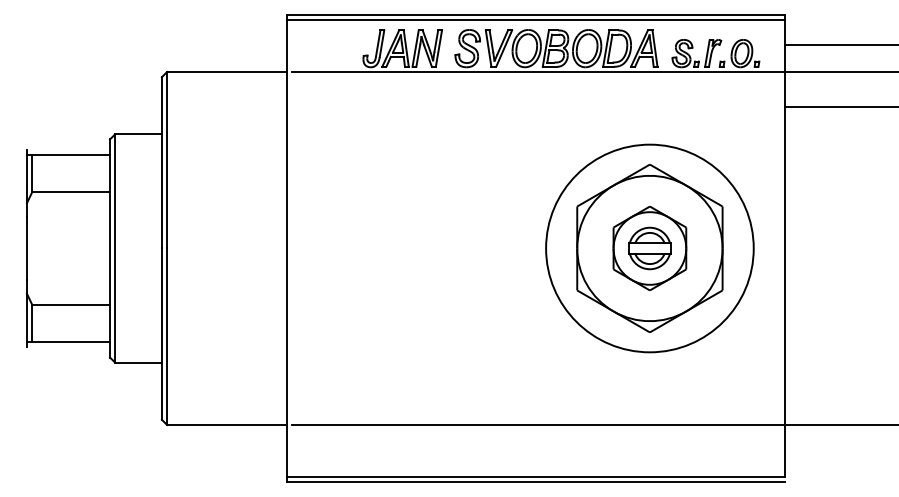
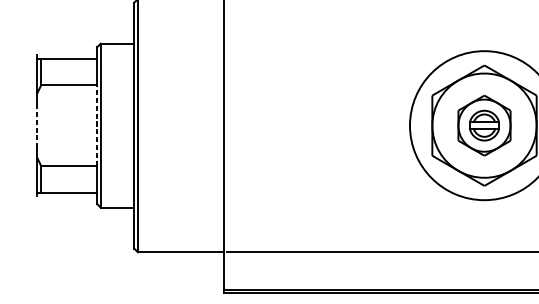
line: (26, 248) -> (37, 125), solid -> dashed
line: (110, 248) -> (97, 125), solid -> dashed

